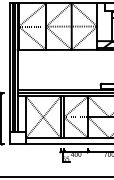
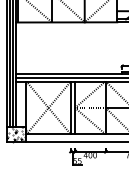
hatch: (17, 137) -> (15, 133), added

